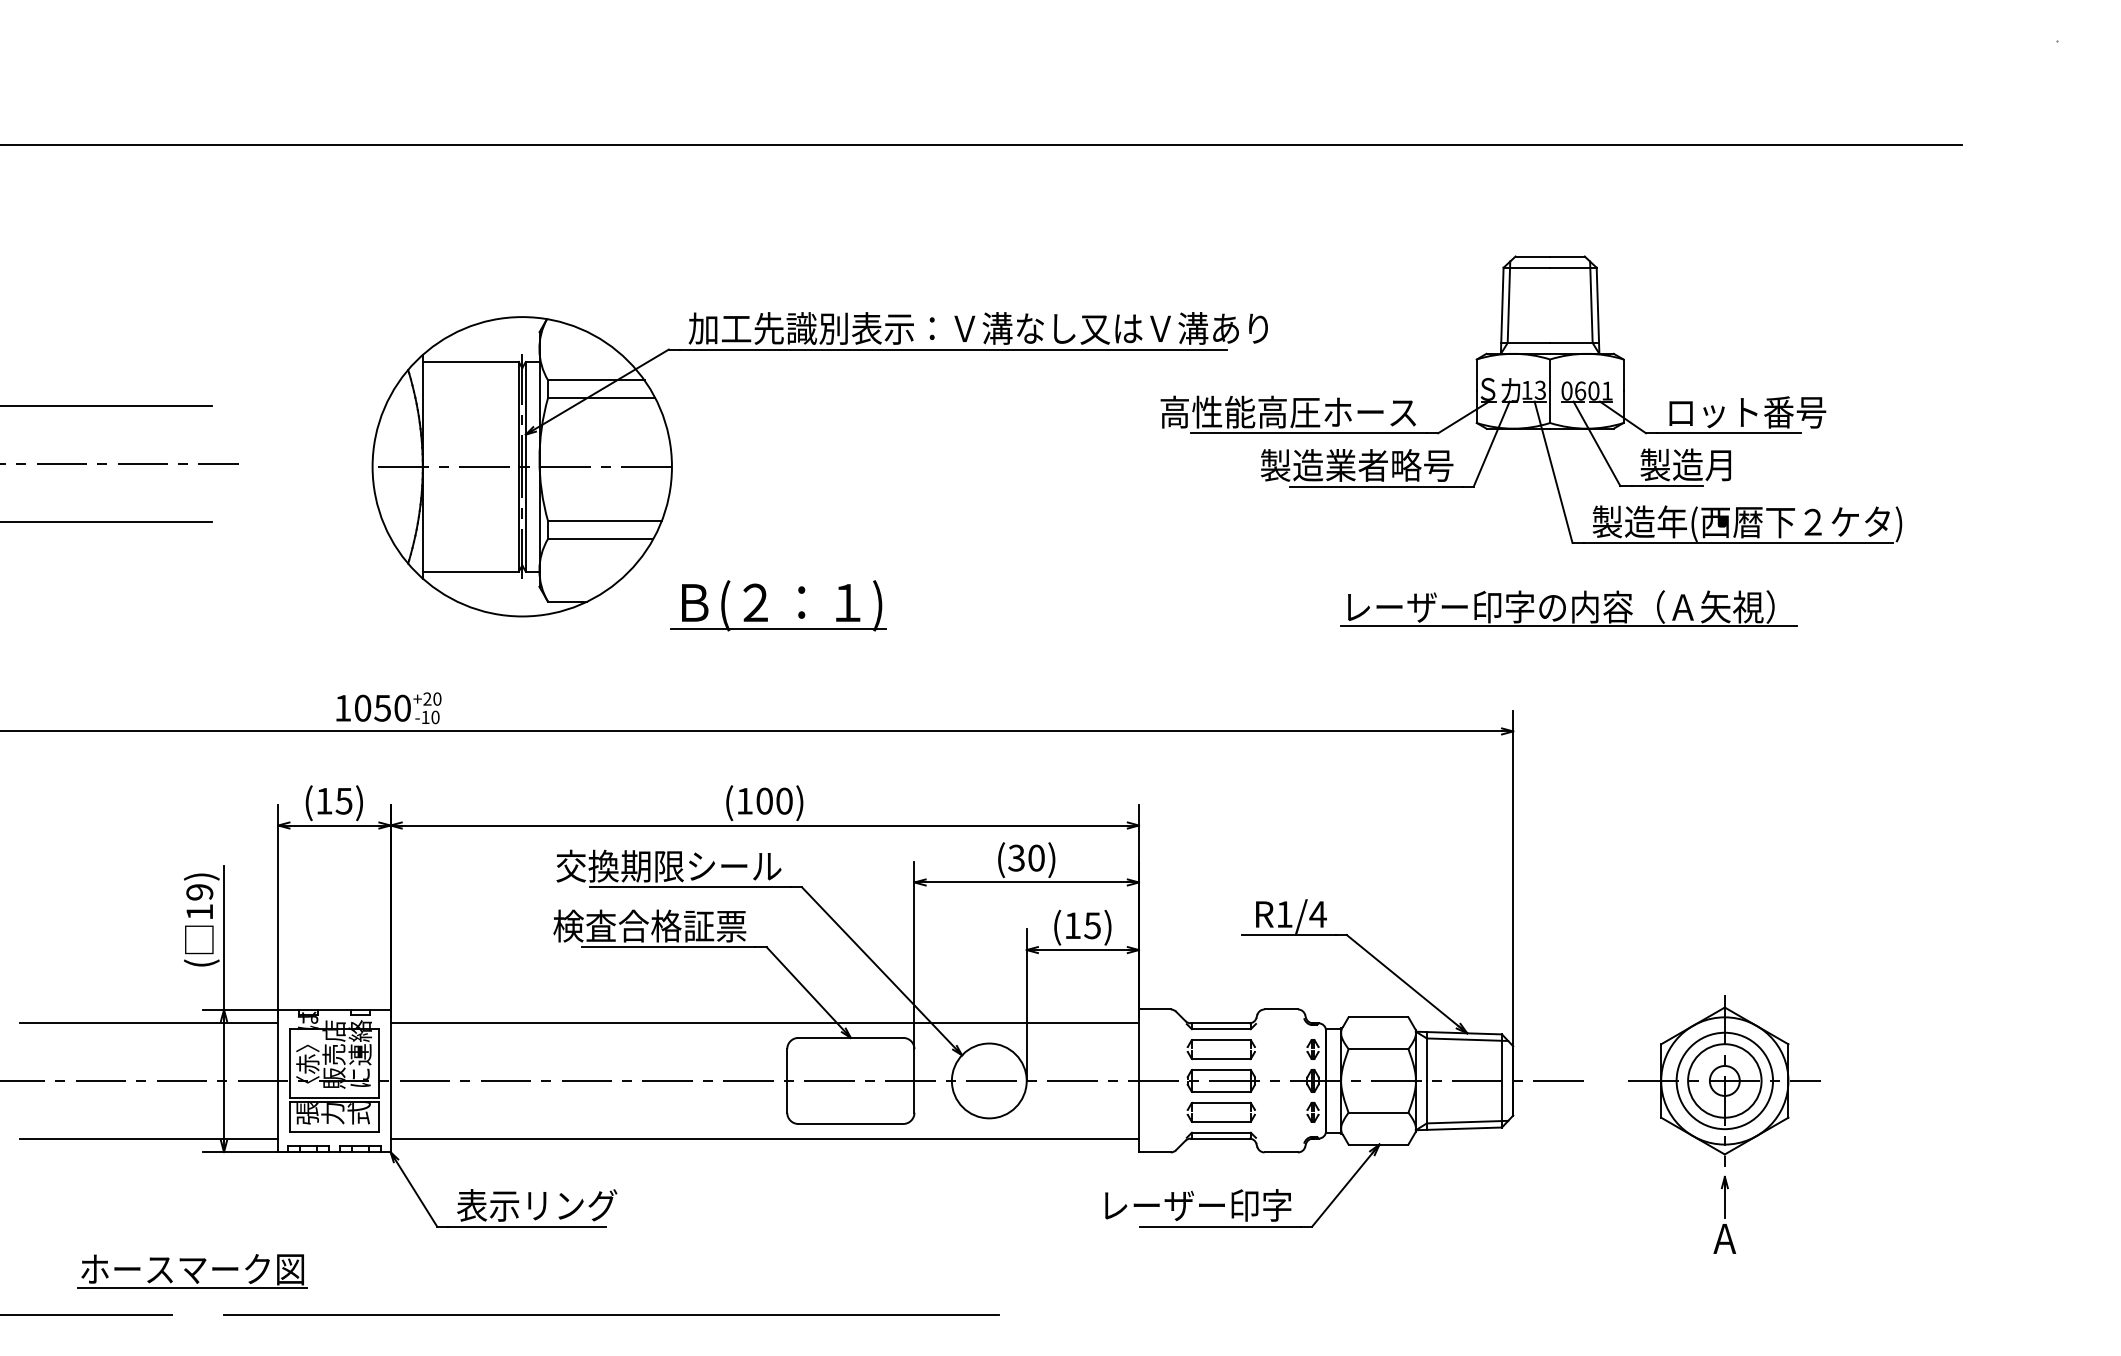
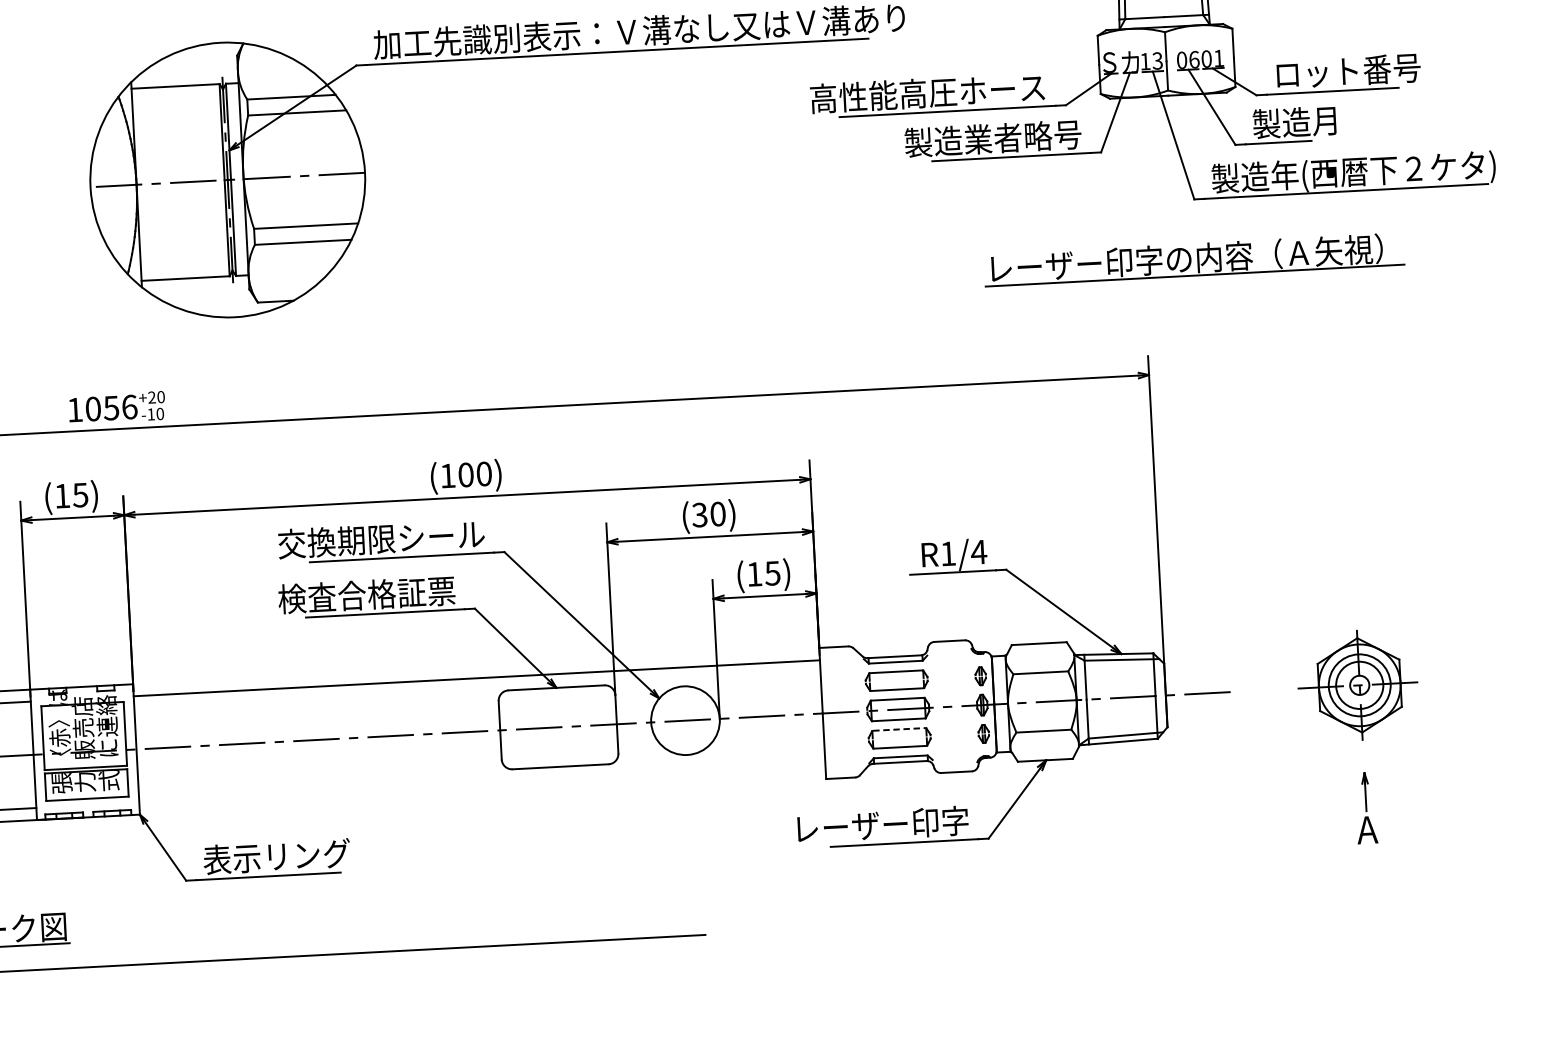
part: (765, 599) -> (457, 290), removed
text: (402, 707) -> (129, 406), 1050 -> 1056
part: (1724, 1080) -> (1359, 684), size x0.7
line: (1221, 1102) -> (899, 729), solid -> dashed
line: (764, 1138) -> (482, 784), removed

